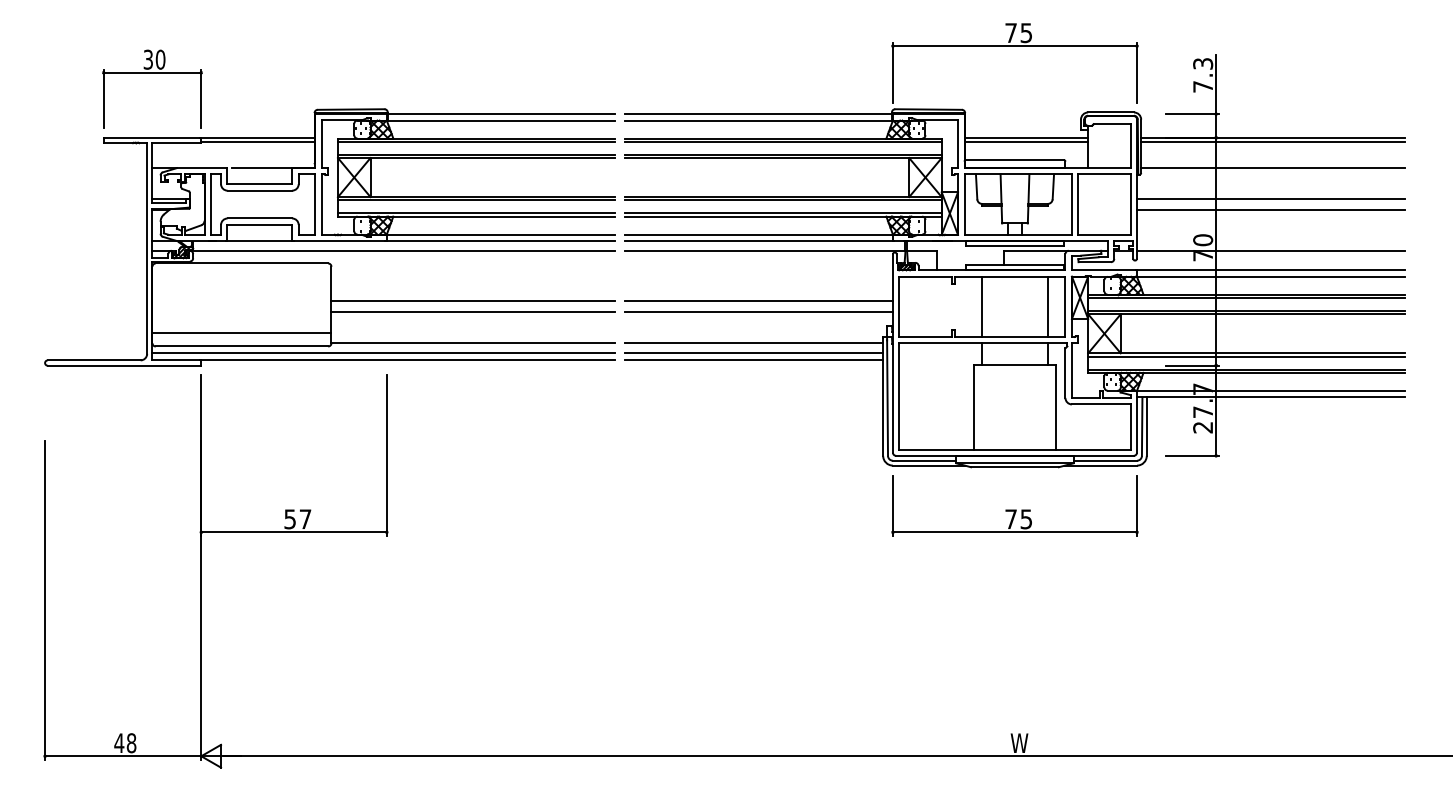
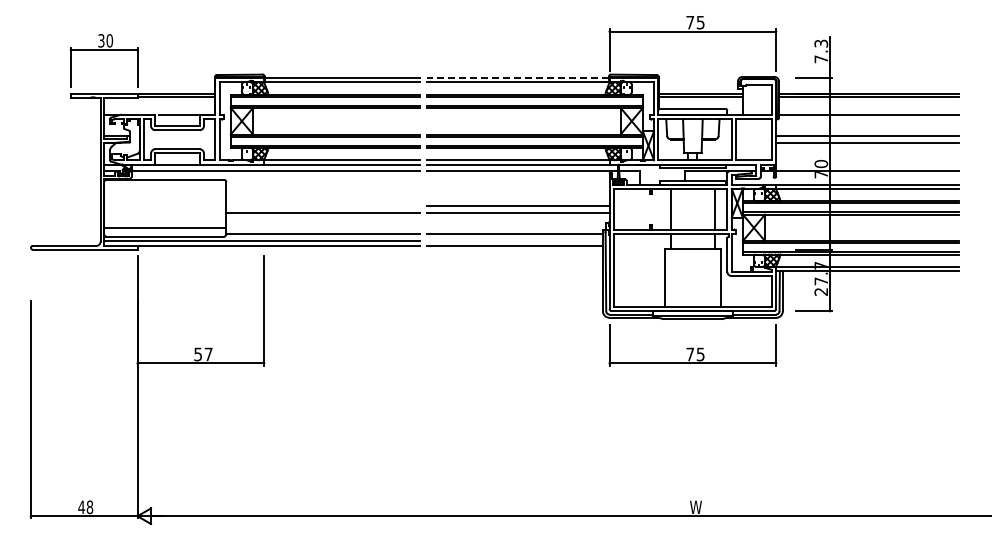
line: (758, 113) -> (517, 77), solid -> dashed
line: (473, 300) -> (323, 205), removed
line: (753, 352) -> (514, 240), removed

